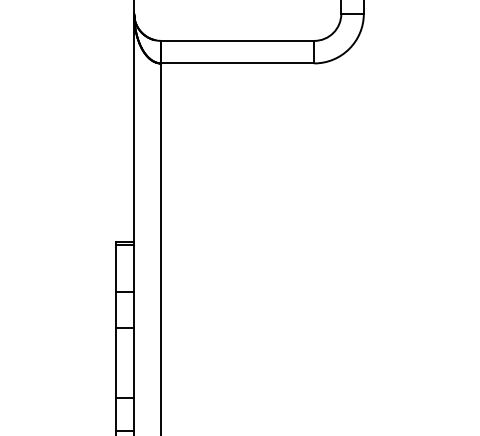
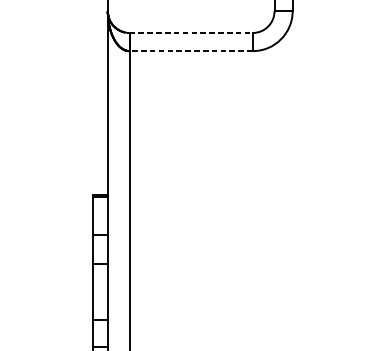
line: (237, 40) -> (190, 32), solid -> dashed
line: (237, 63) -> (190, 51), solid -> dashed

